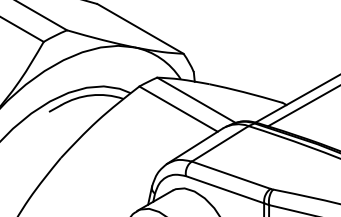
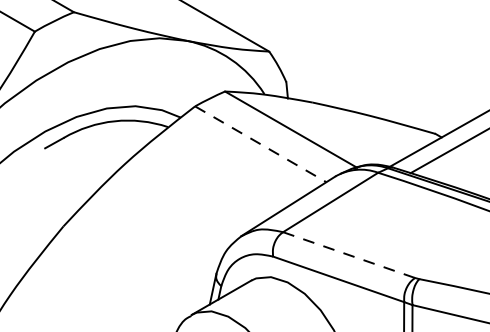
line: (179, 109) -> (262, 144), solid -> dashed
line: (231, 175) -> (349, 255), solid -> dashed

